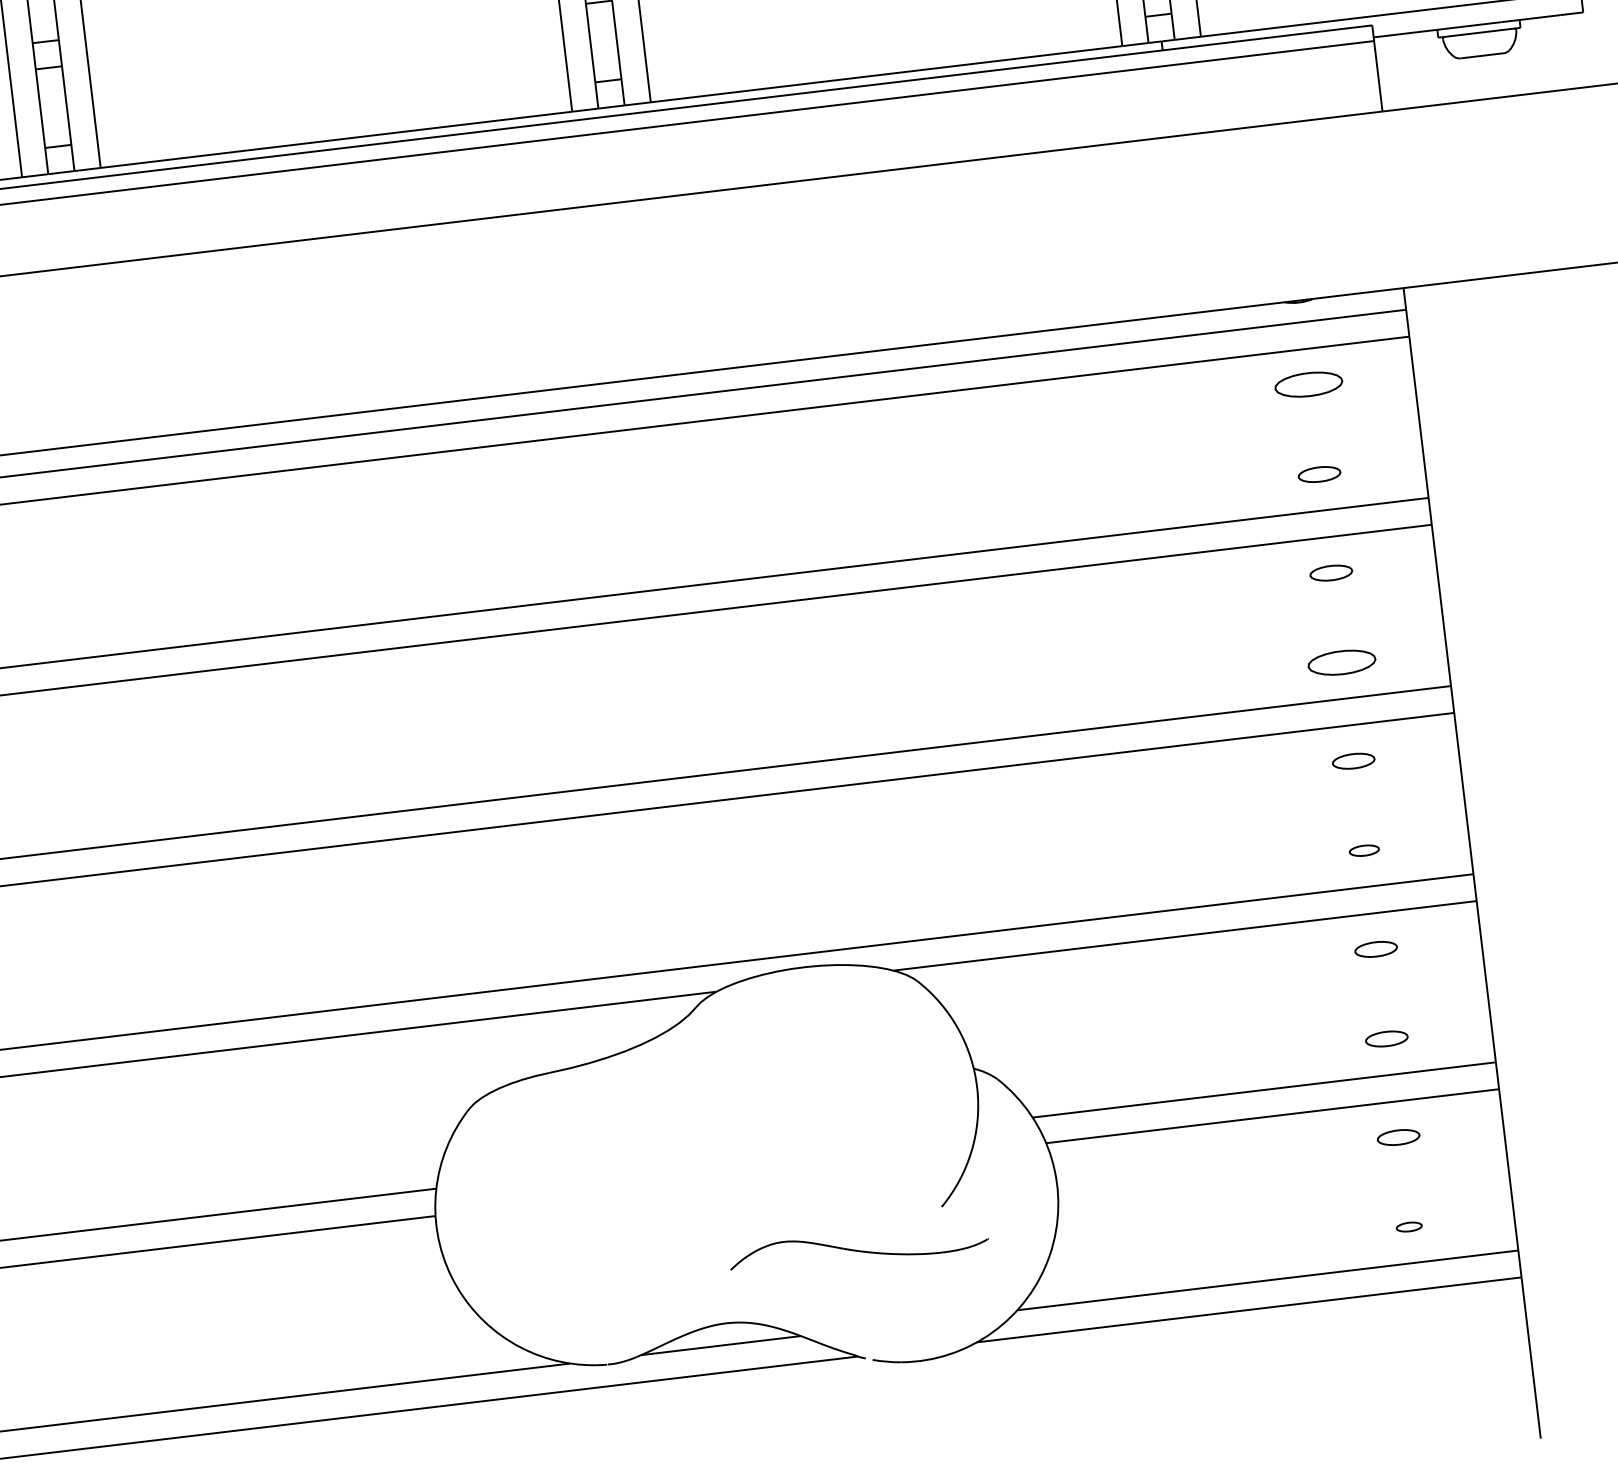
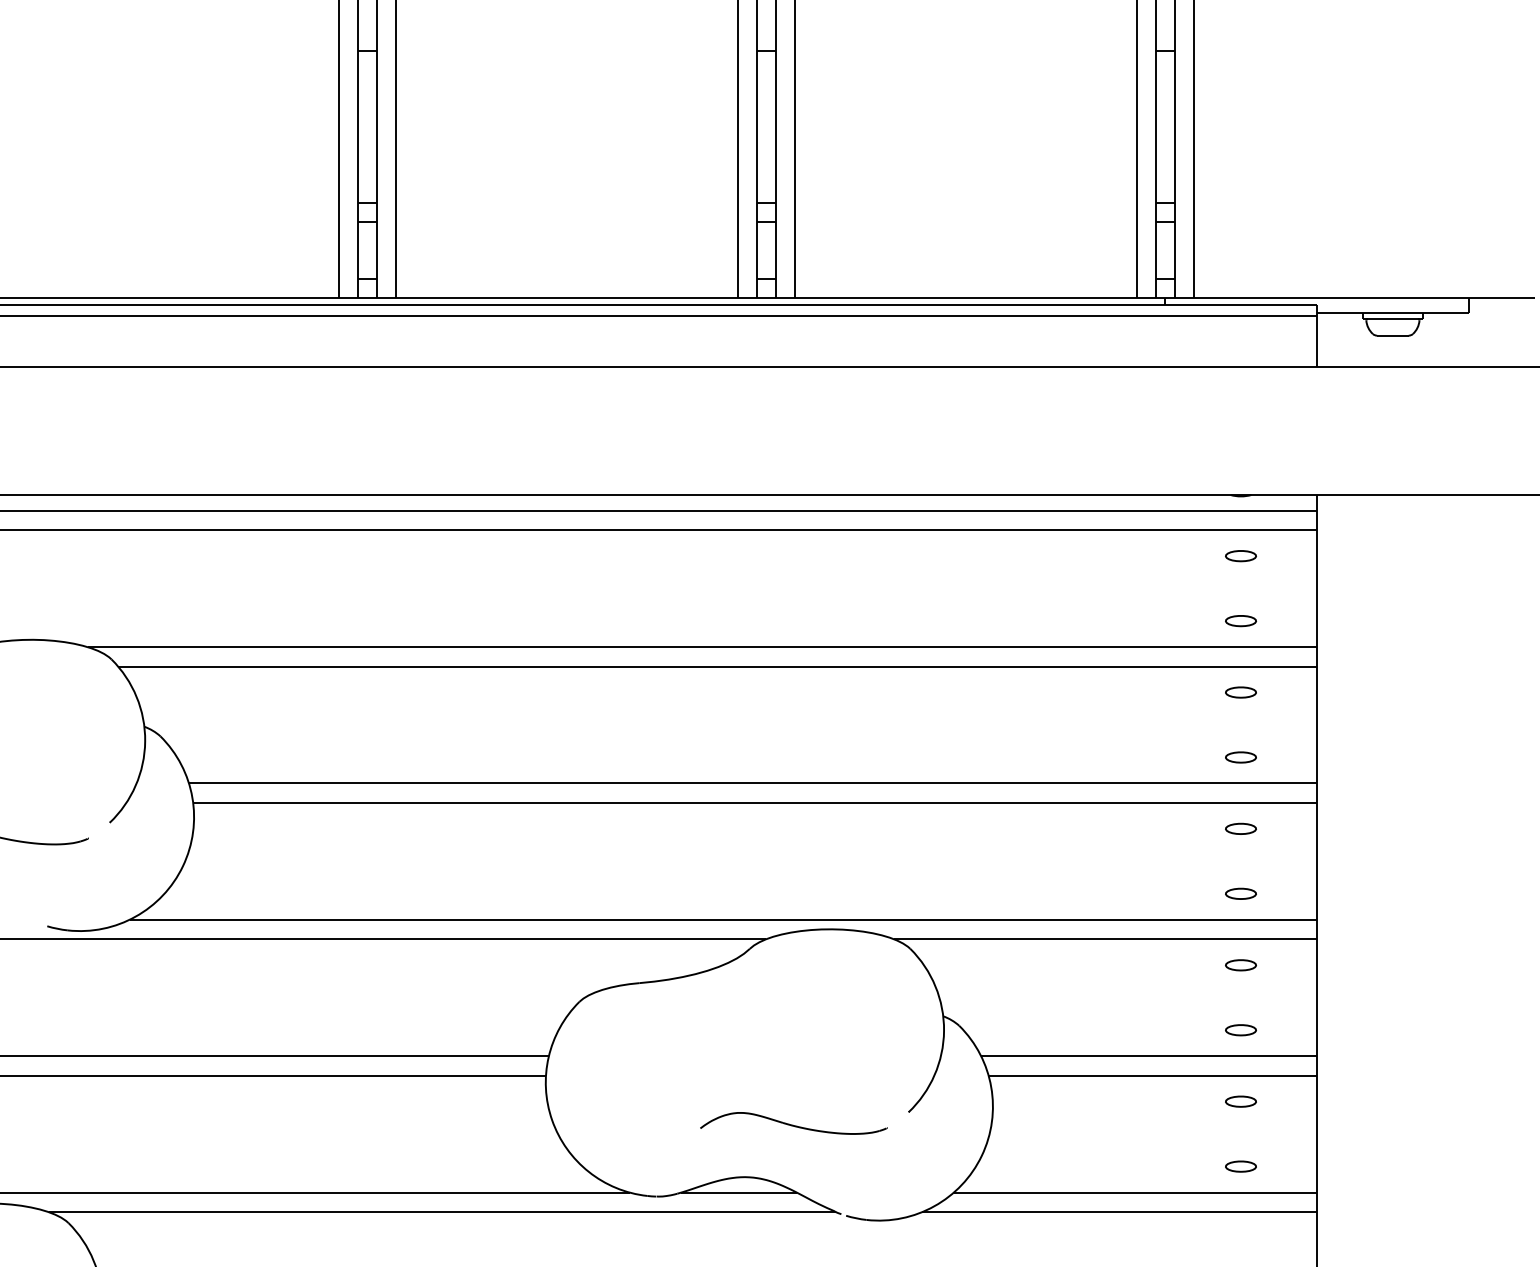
part: (1308, 385) -> (1240, 556), size x0.62
part: (1341, 662) -> (1240, 757), size x0.62
part: (1363, 850) -> (1240, 893), size x1.43
part: (1408, 1227) -> (1240, 1166), size x1.67
part: (858, 1247) -> (793, 1123), moved

